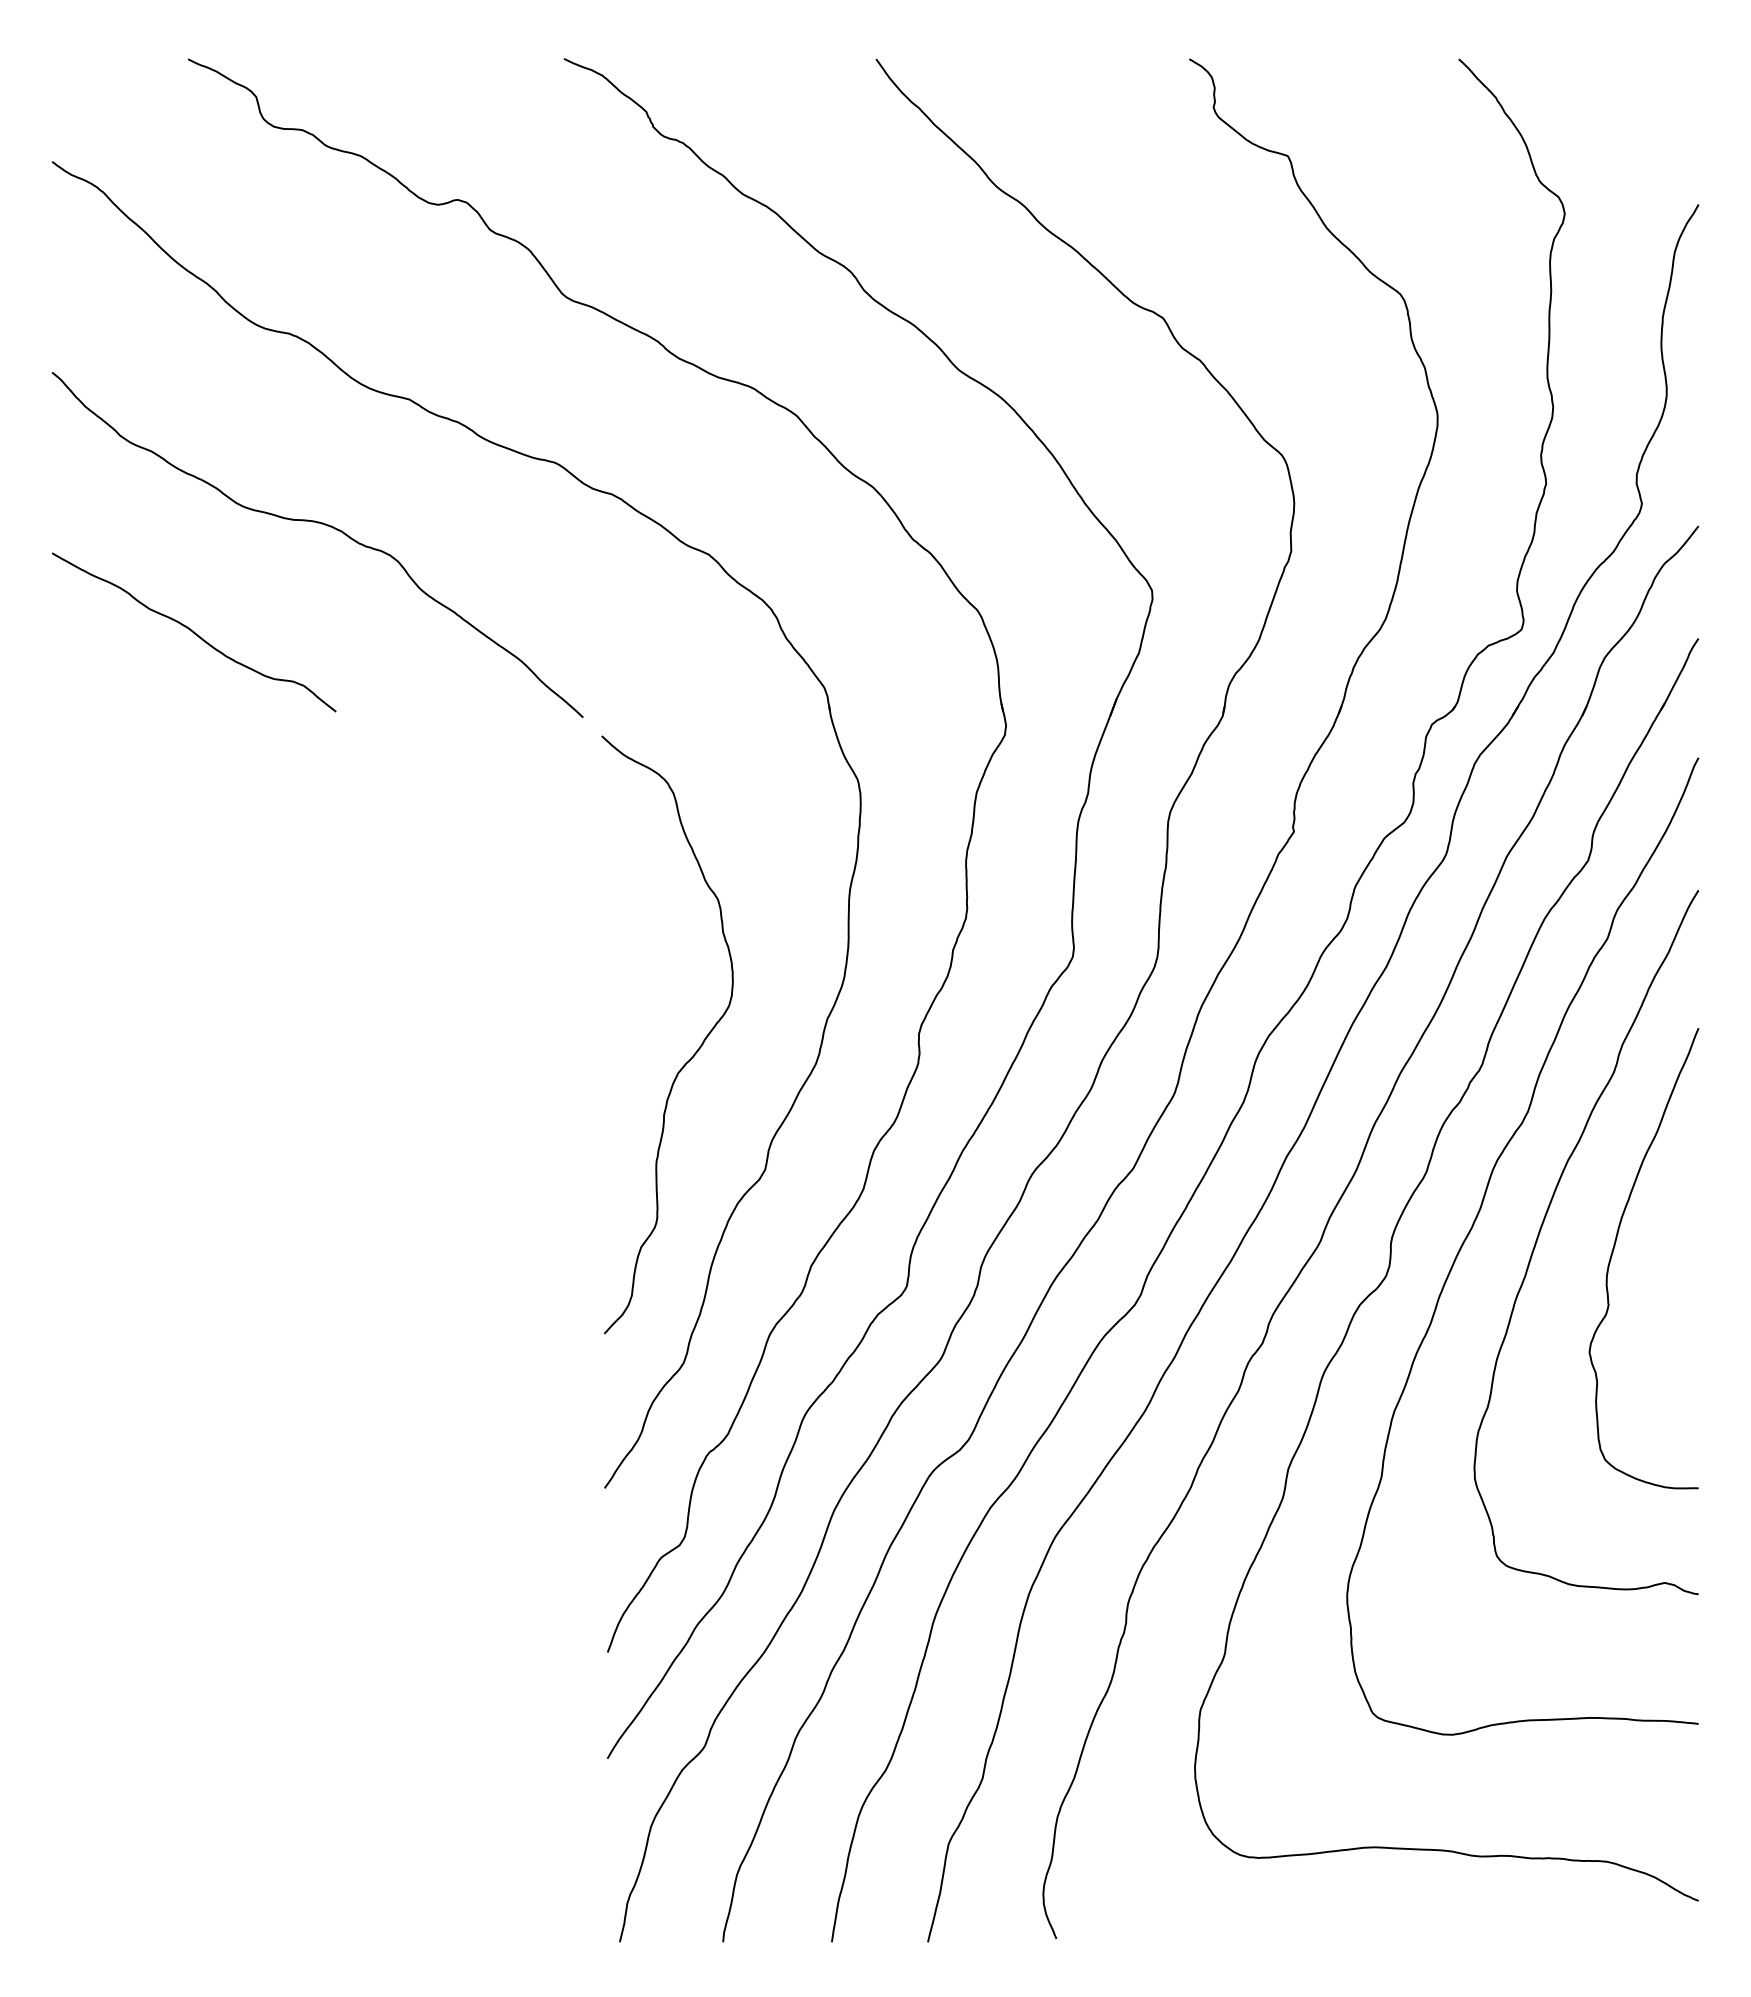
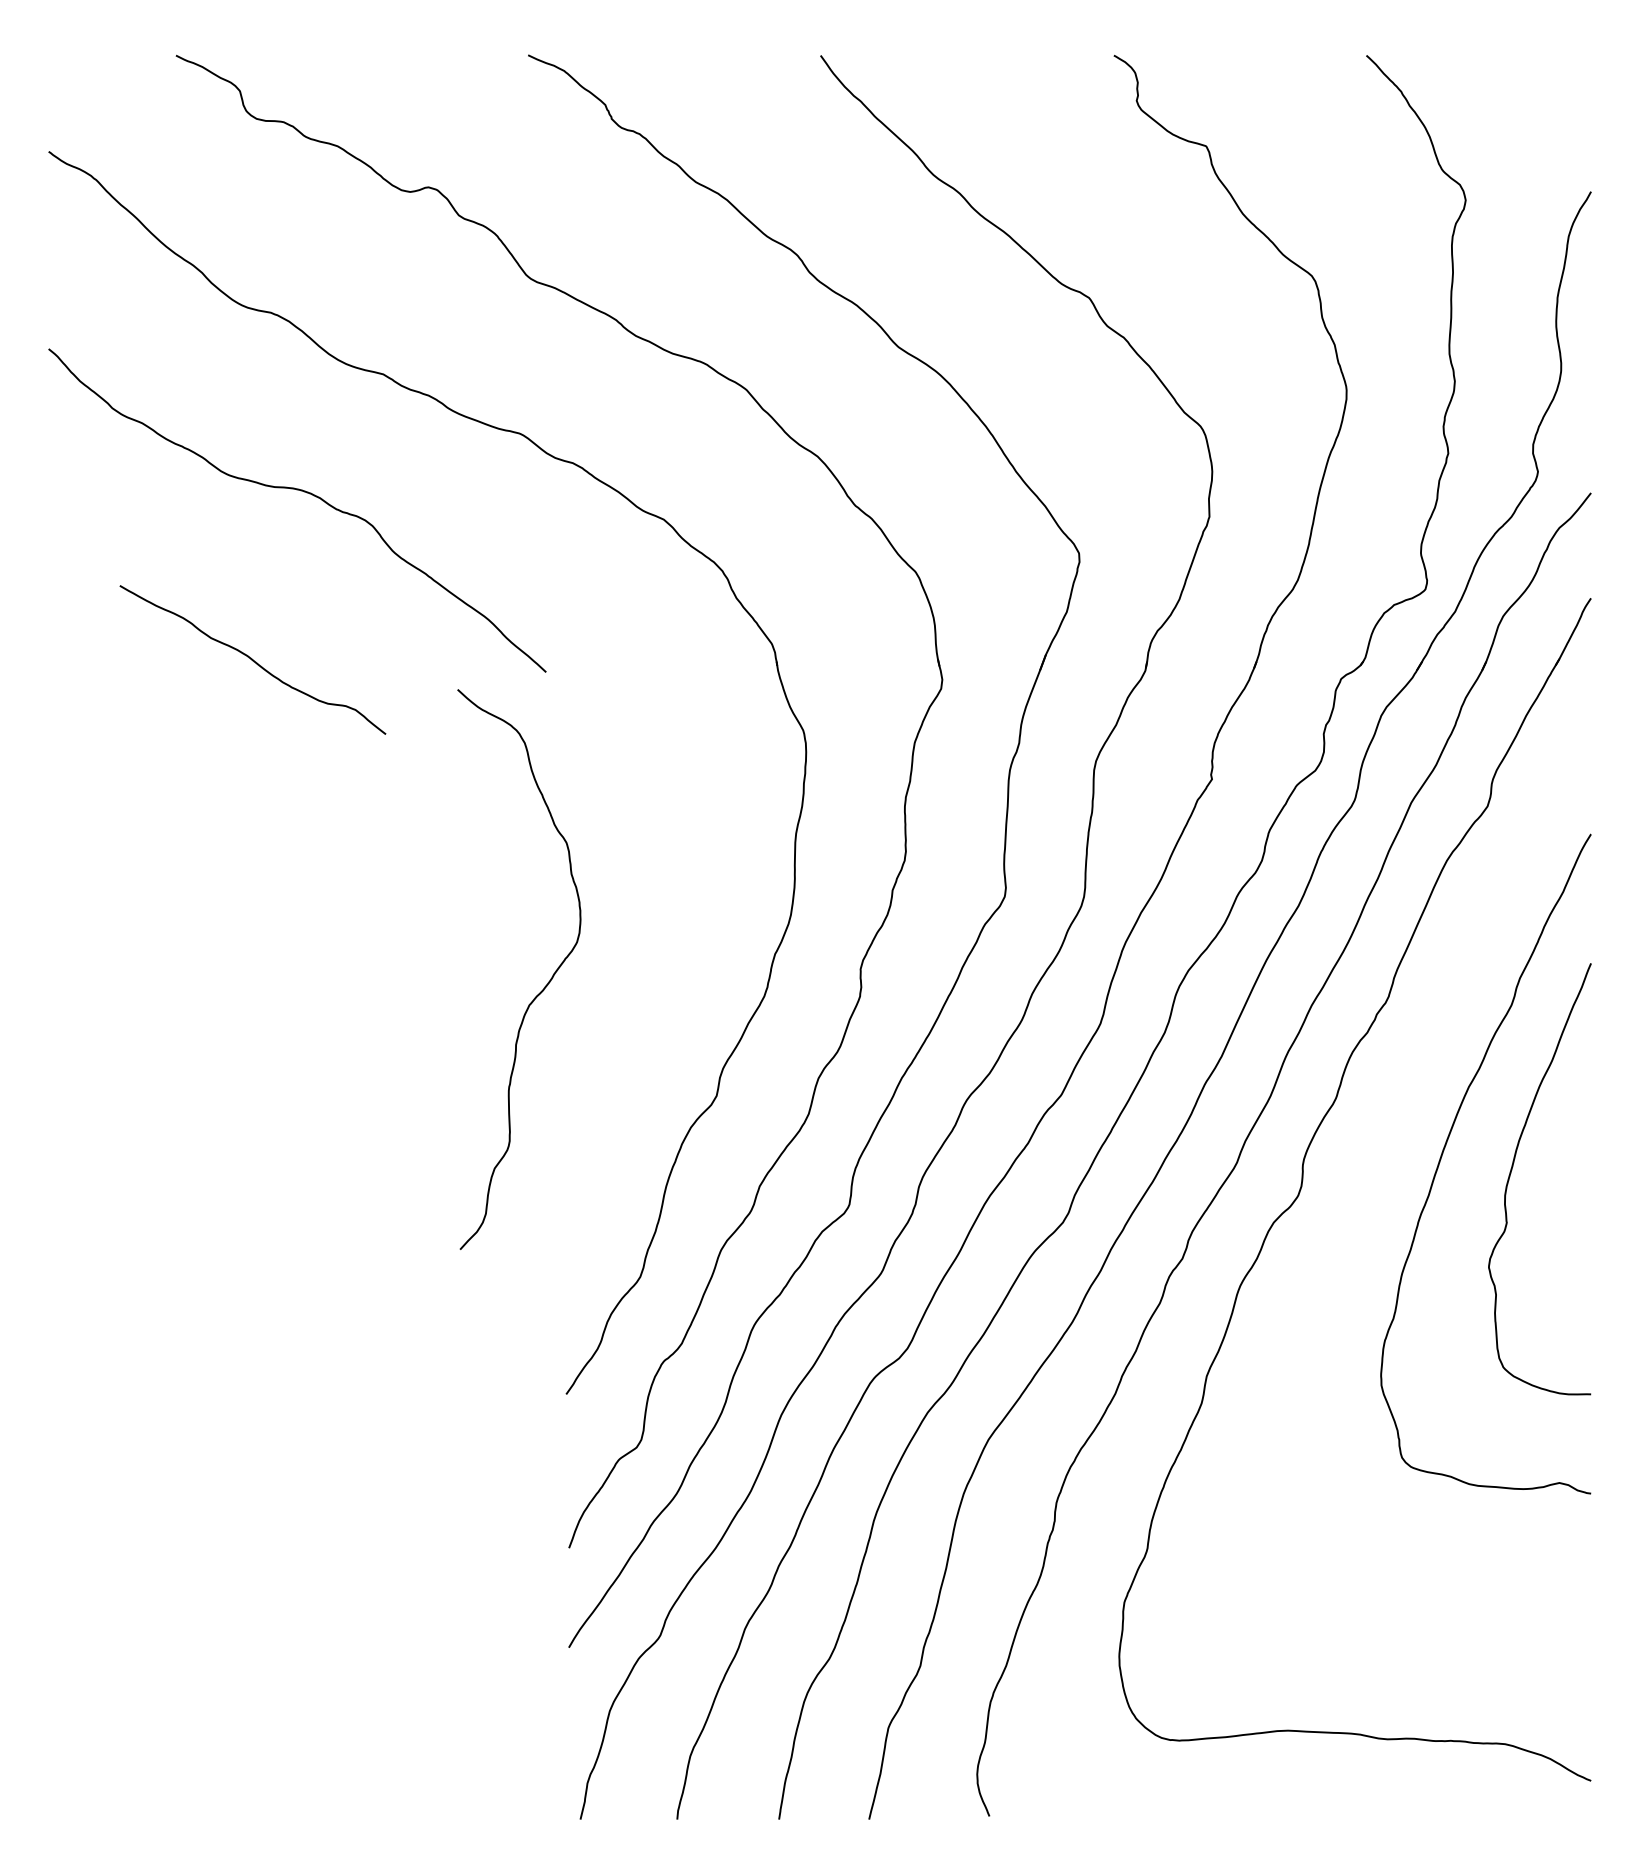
curve: (194, 632) -> (253, 660), moved
curve: (692, 1055) -> (542, 988), moved
curve: (1475, 1222) -> (1382, 1145), removed

